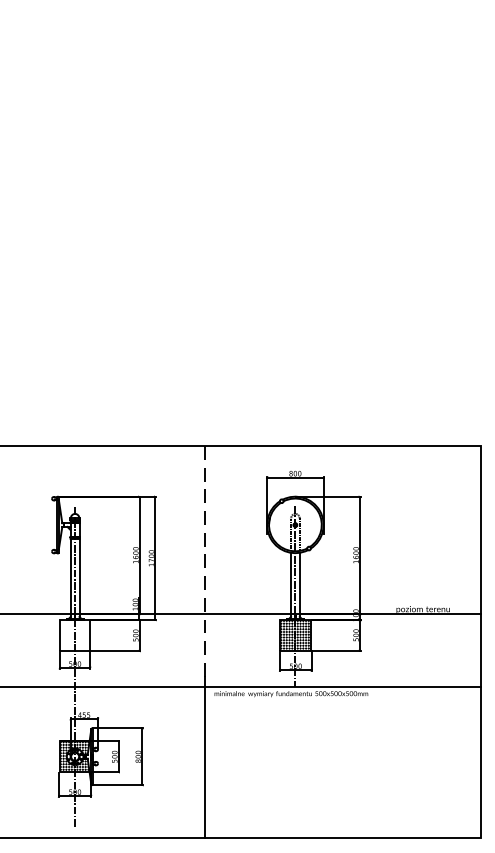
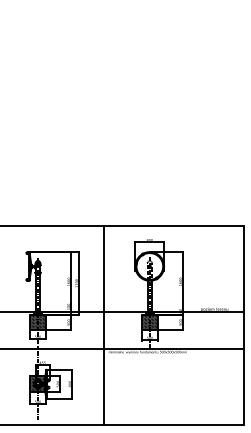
line: (204, 560) -> (103, 284), dashed -> solid
hatch: (74, 635) -> (37, 322), added

